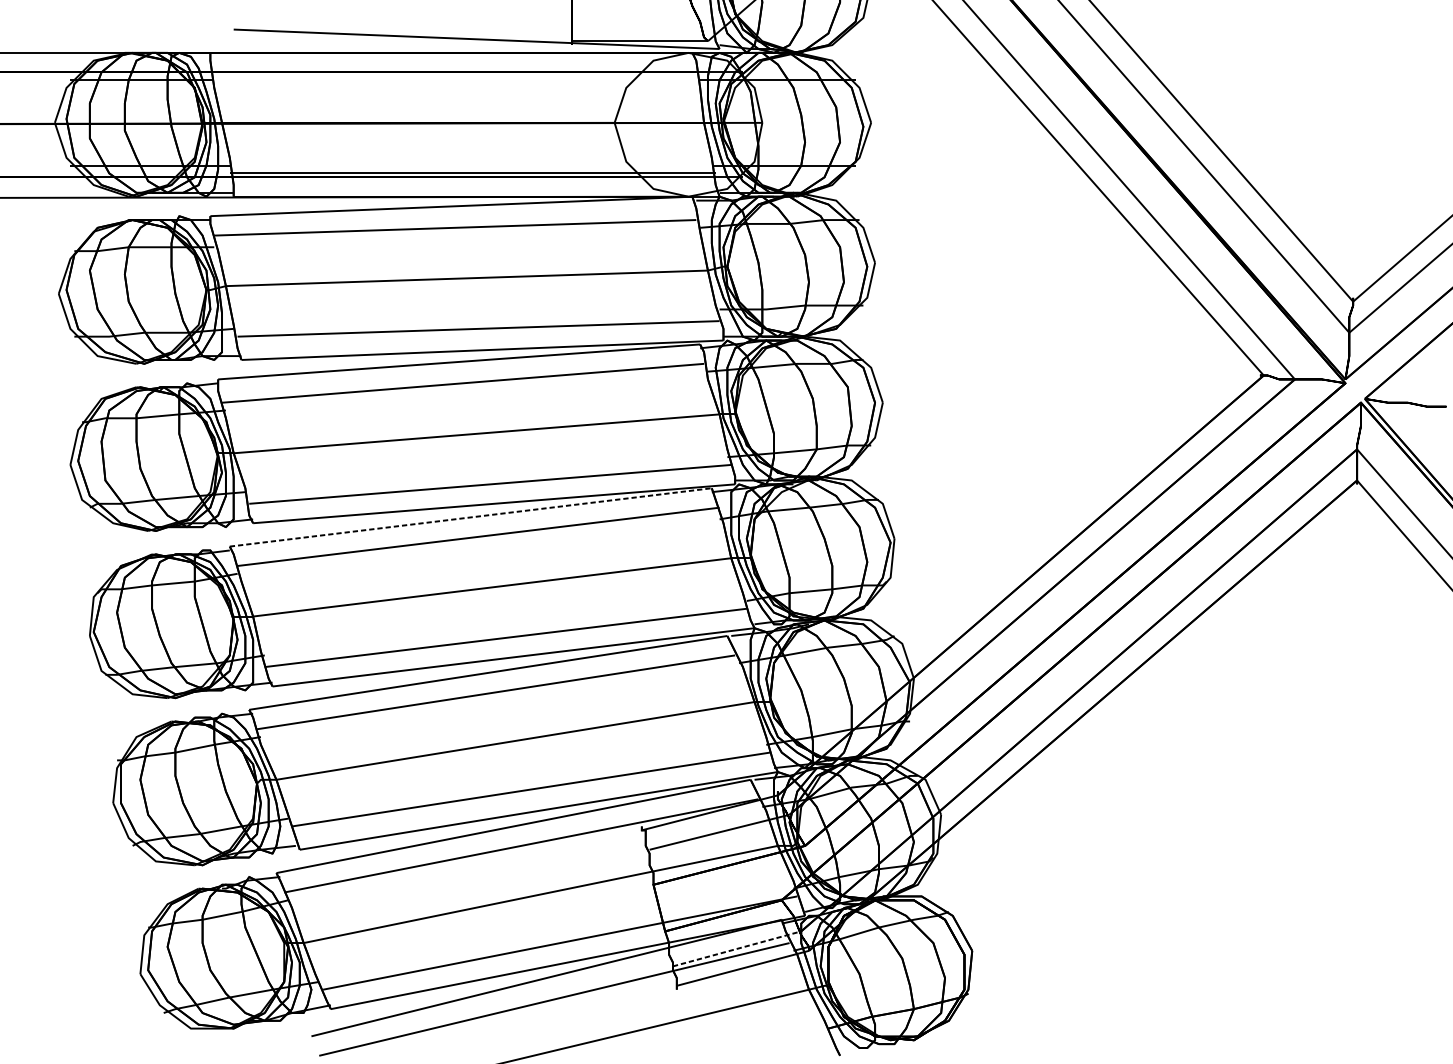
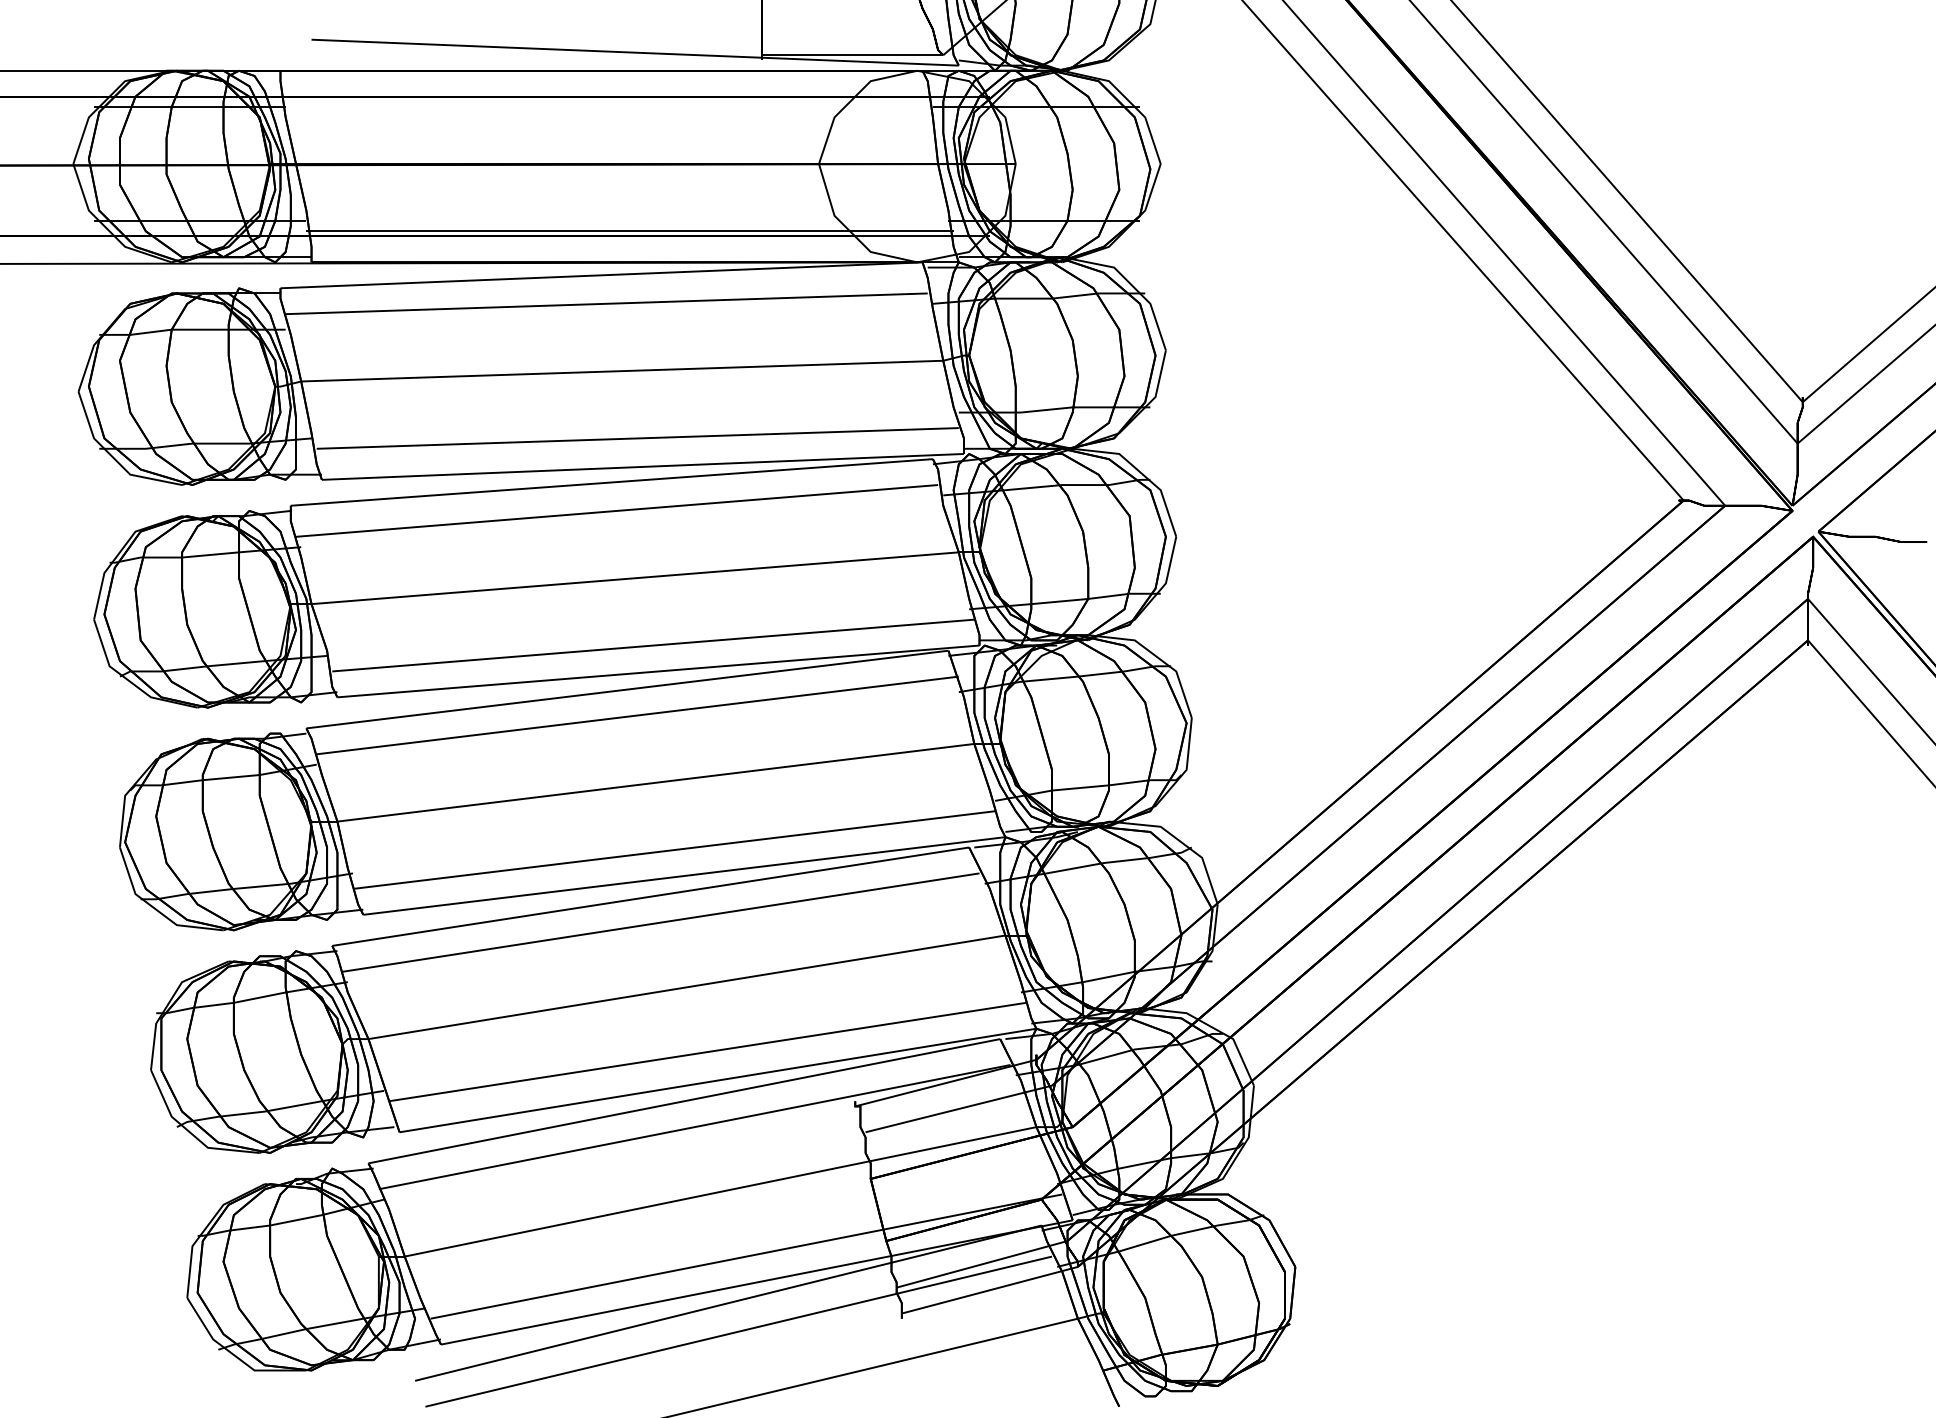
line: (470, 517) -> (627, 689), dashed -> solid
line: (737, 949) -> (982, 1264), dashed -> solid

